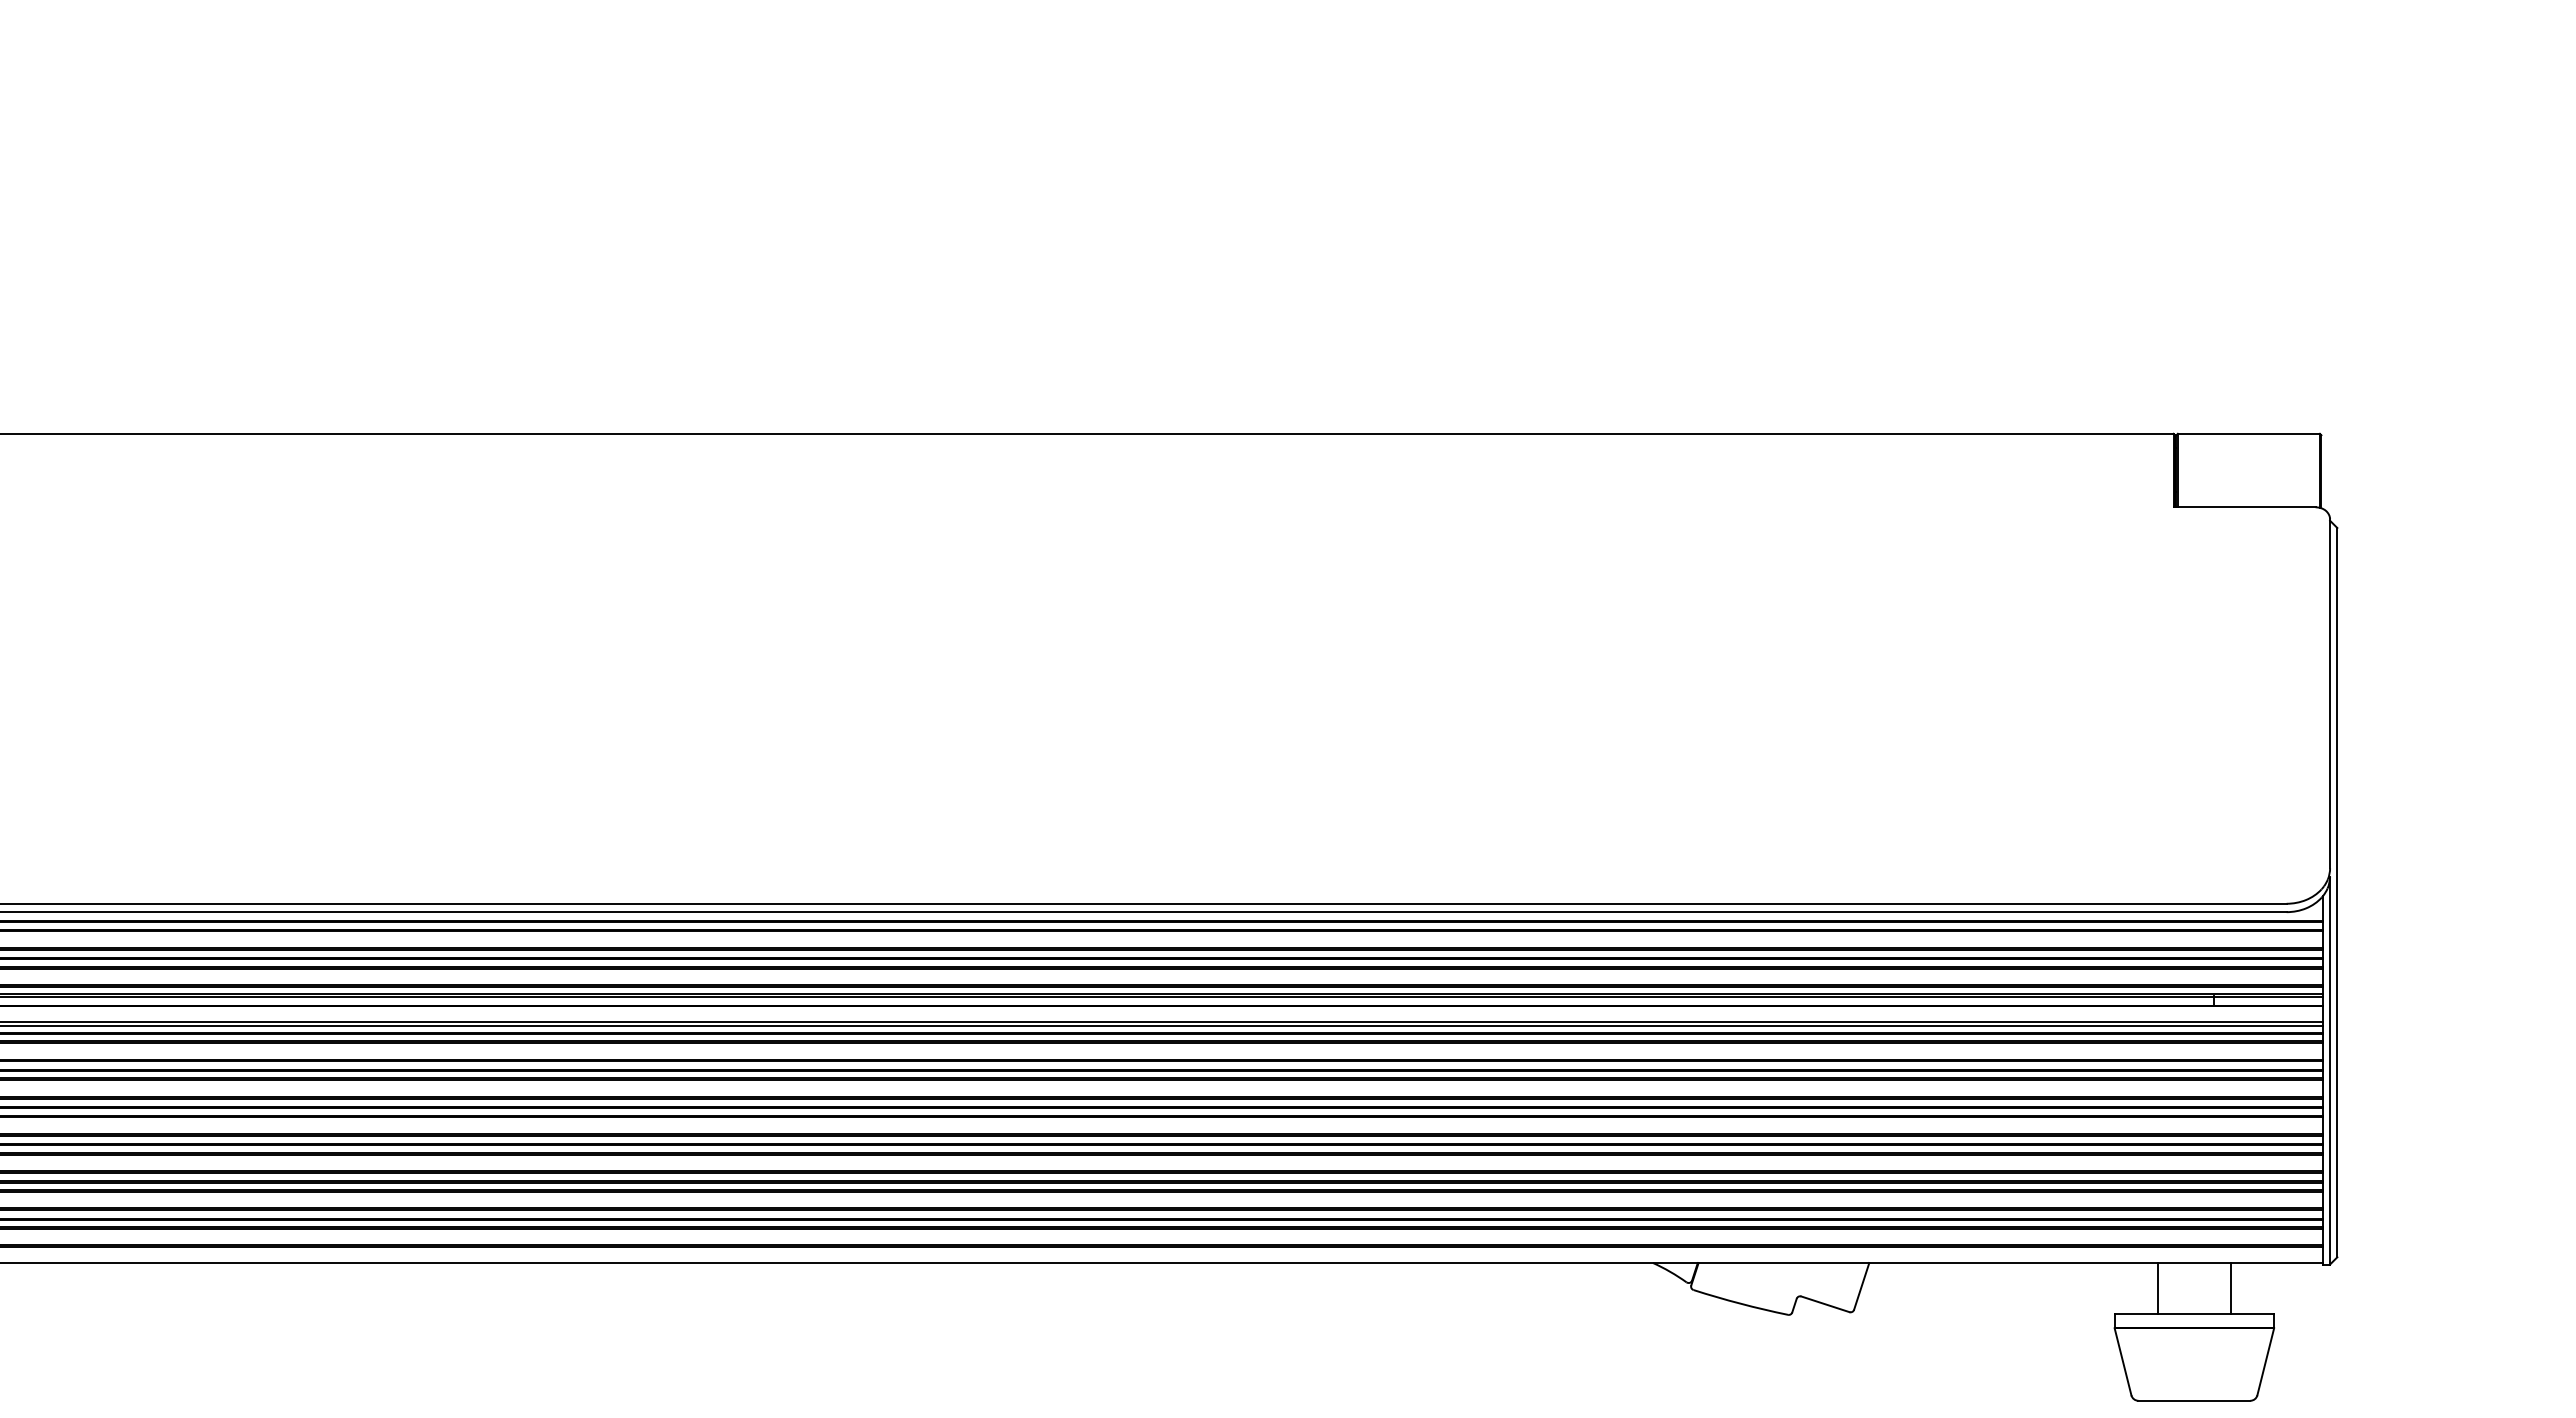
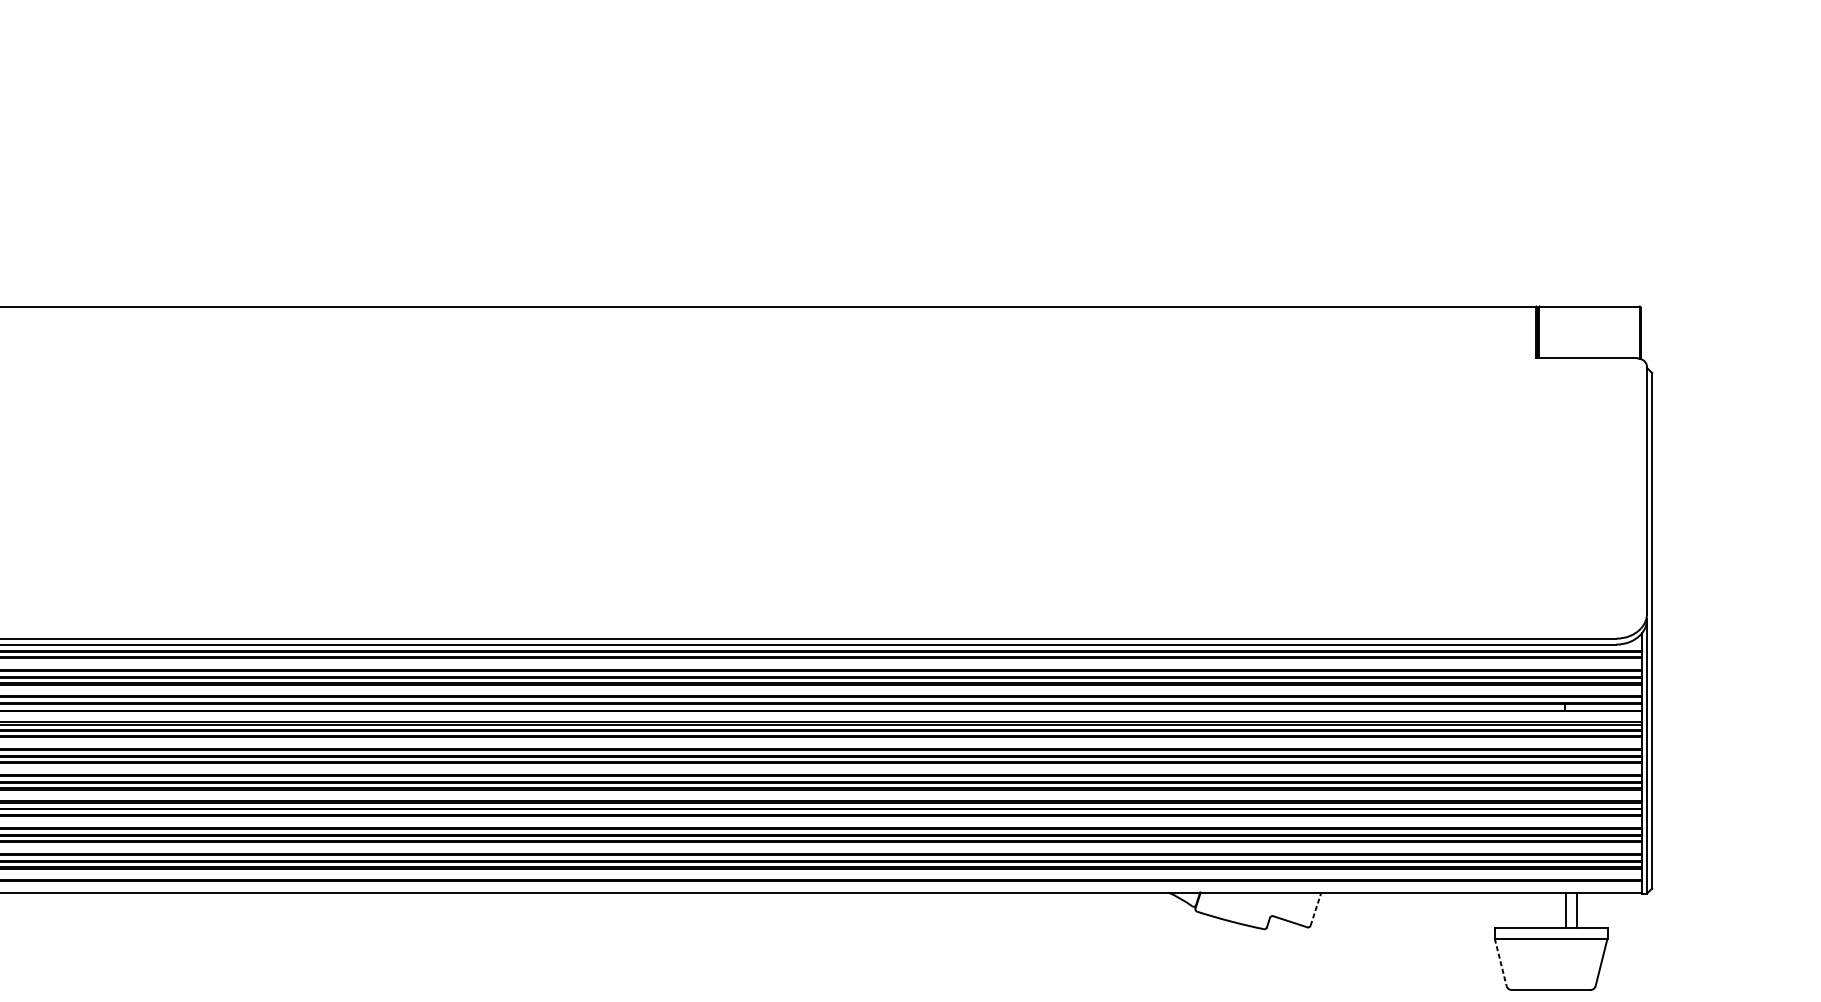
line: (1861, 1286) -> (1315, 909), solid -> dashed
line: (2158, 1288) -> (1566, 910), moved
line: (2123, 1361) -> (1501, 962), solid -> dashed

